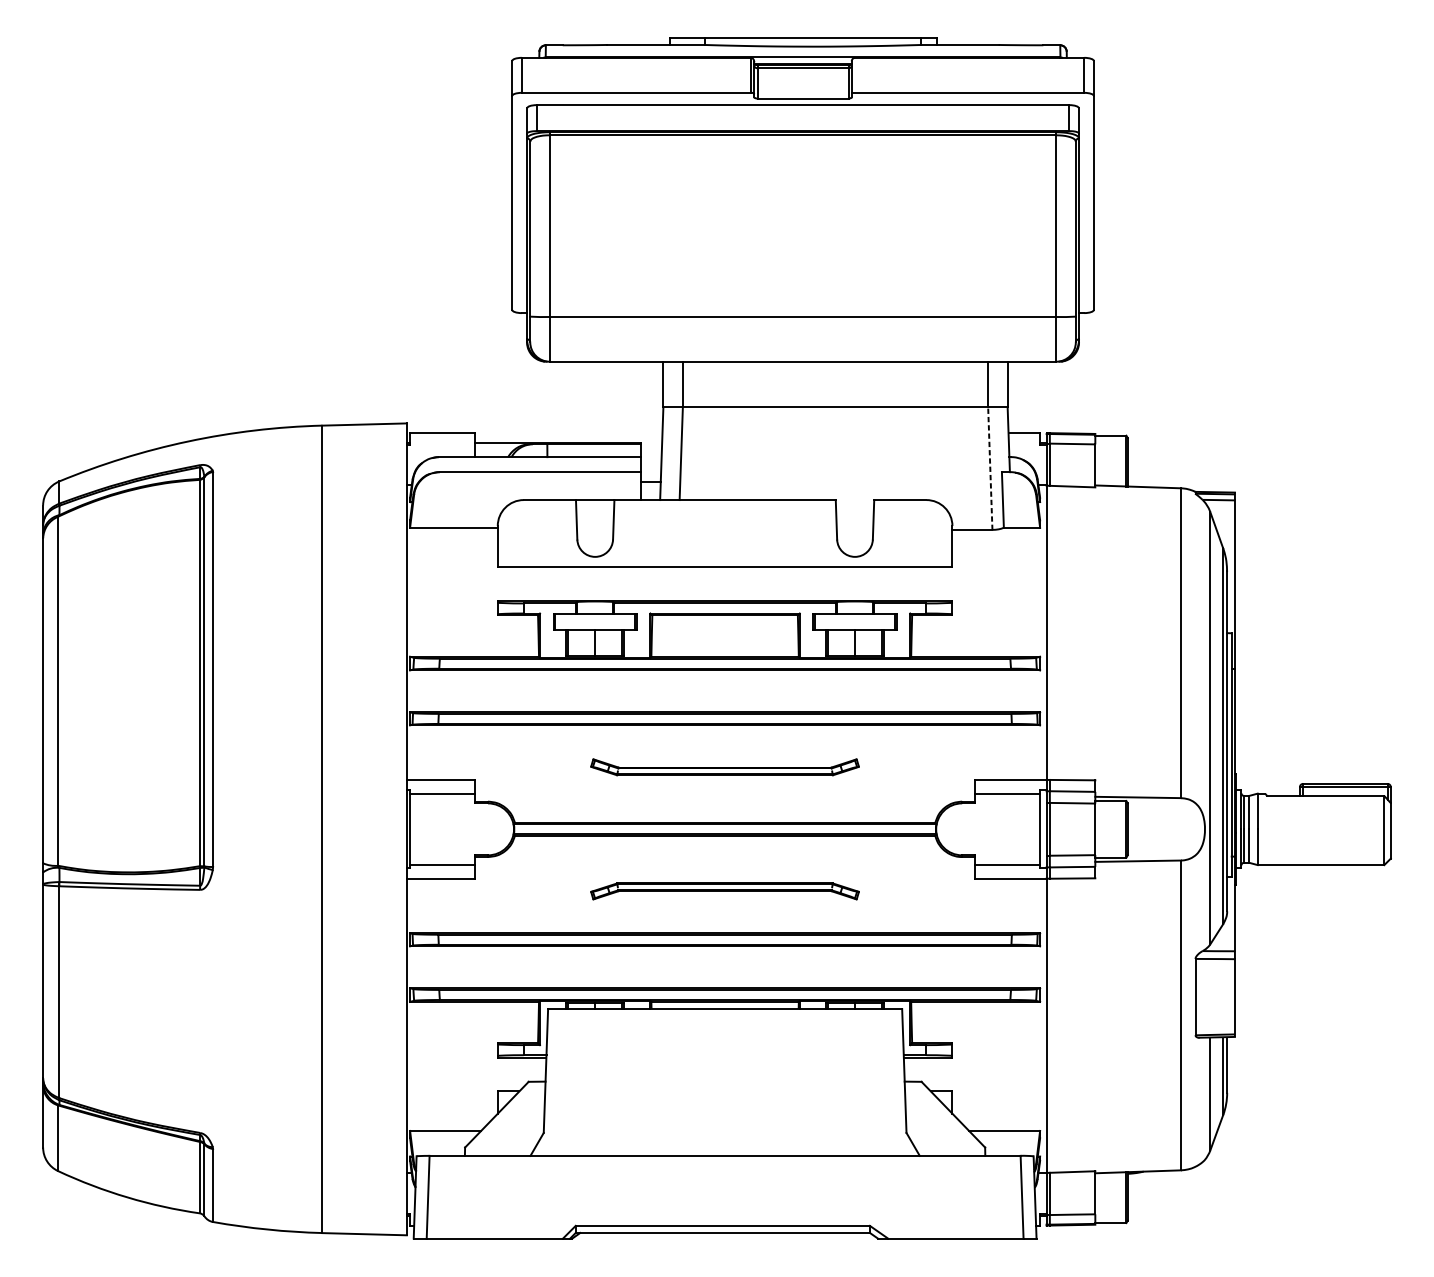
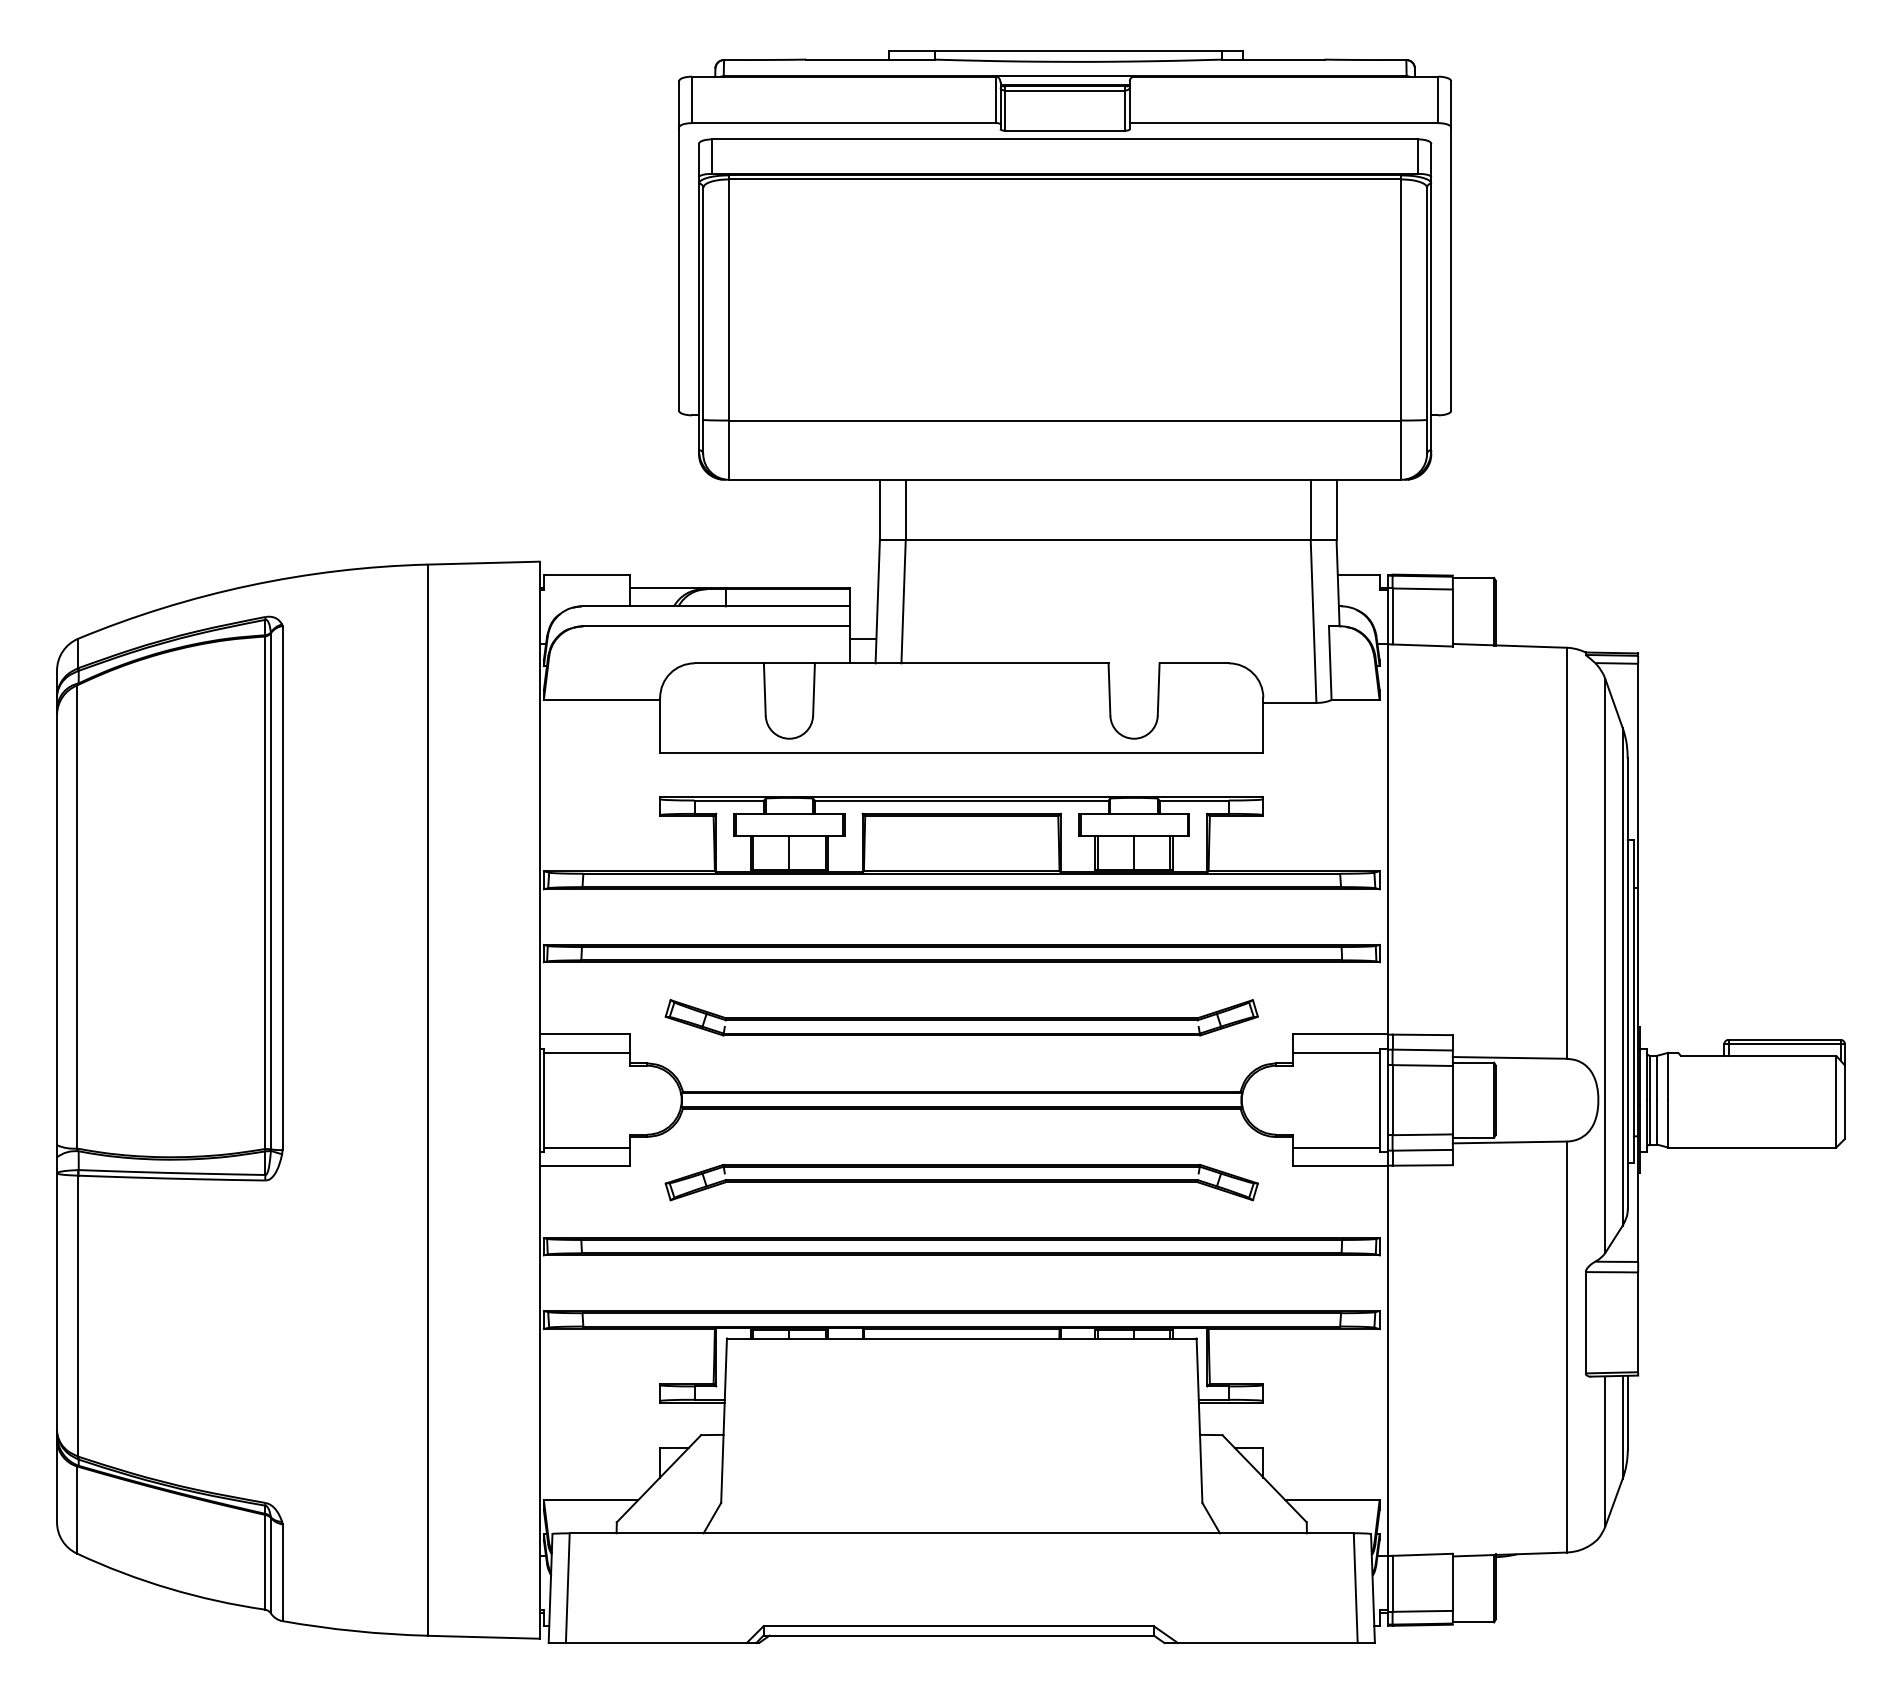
line: (990, 468) -> (1313, 621), dashed -> solid
part: (724, 767) -> (961, 1017), size x1.67
part: (724, 891) -> (961, 1182), size x1.67

